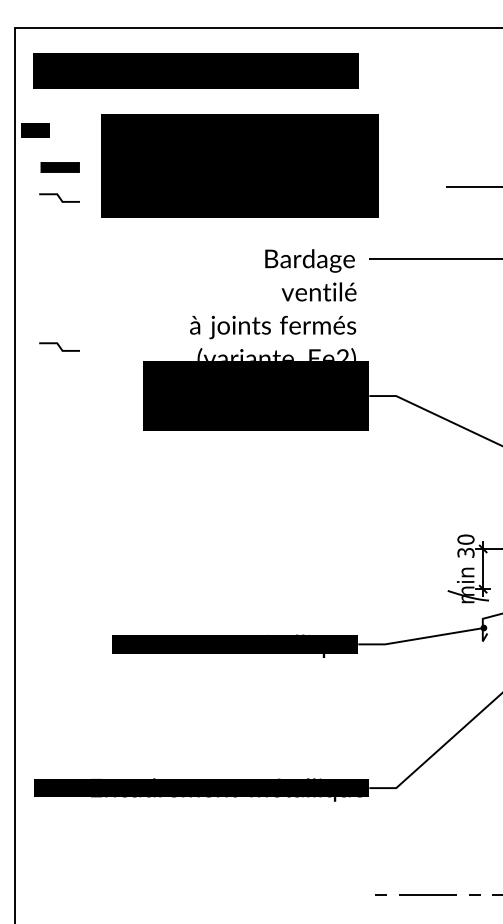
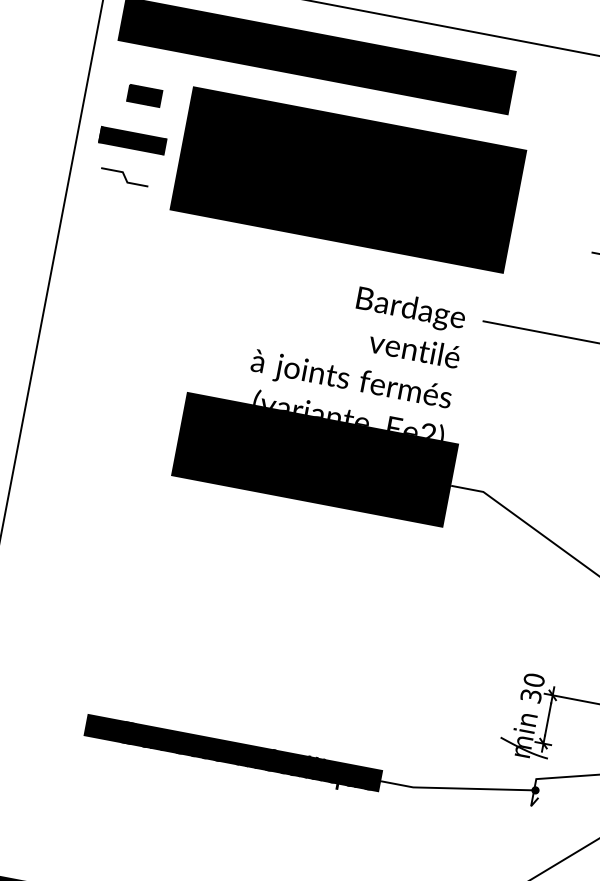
part: (35, 130) -> (145, 95), moved
part: (59, 167) -> (131, 140), size x1.43
line: (59, 346) -> (90, 355), removed

